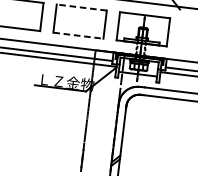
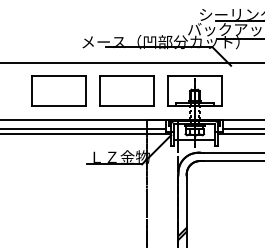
line: (81, 7) -> (126, 76), dashed -> solid
line: (78, 35) -> (126, 106), dashed -> solid

